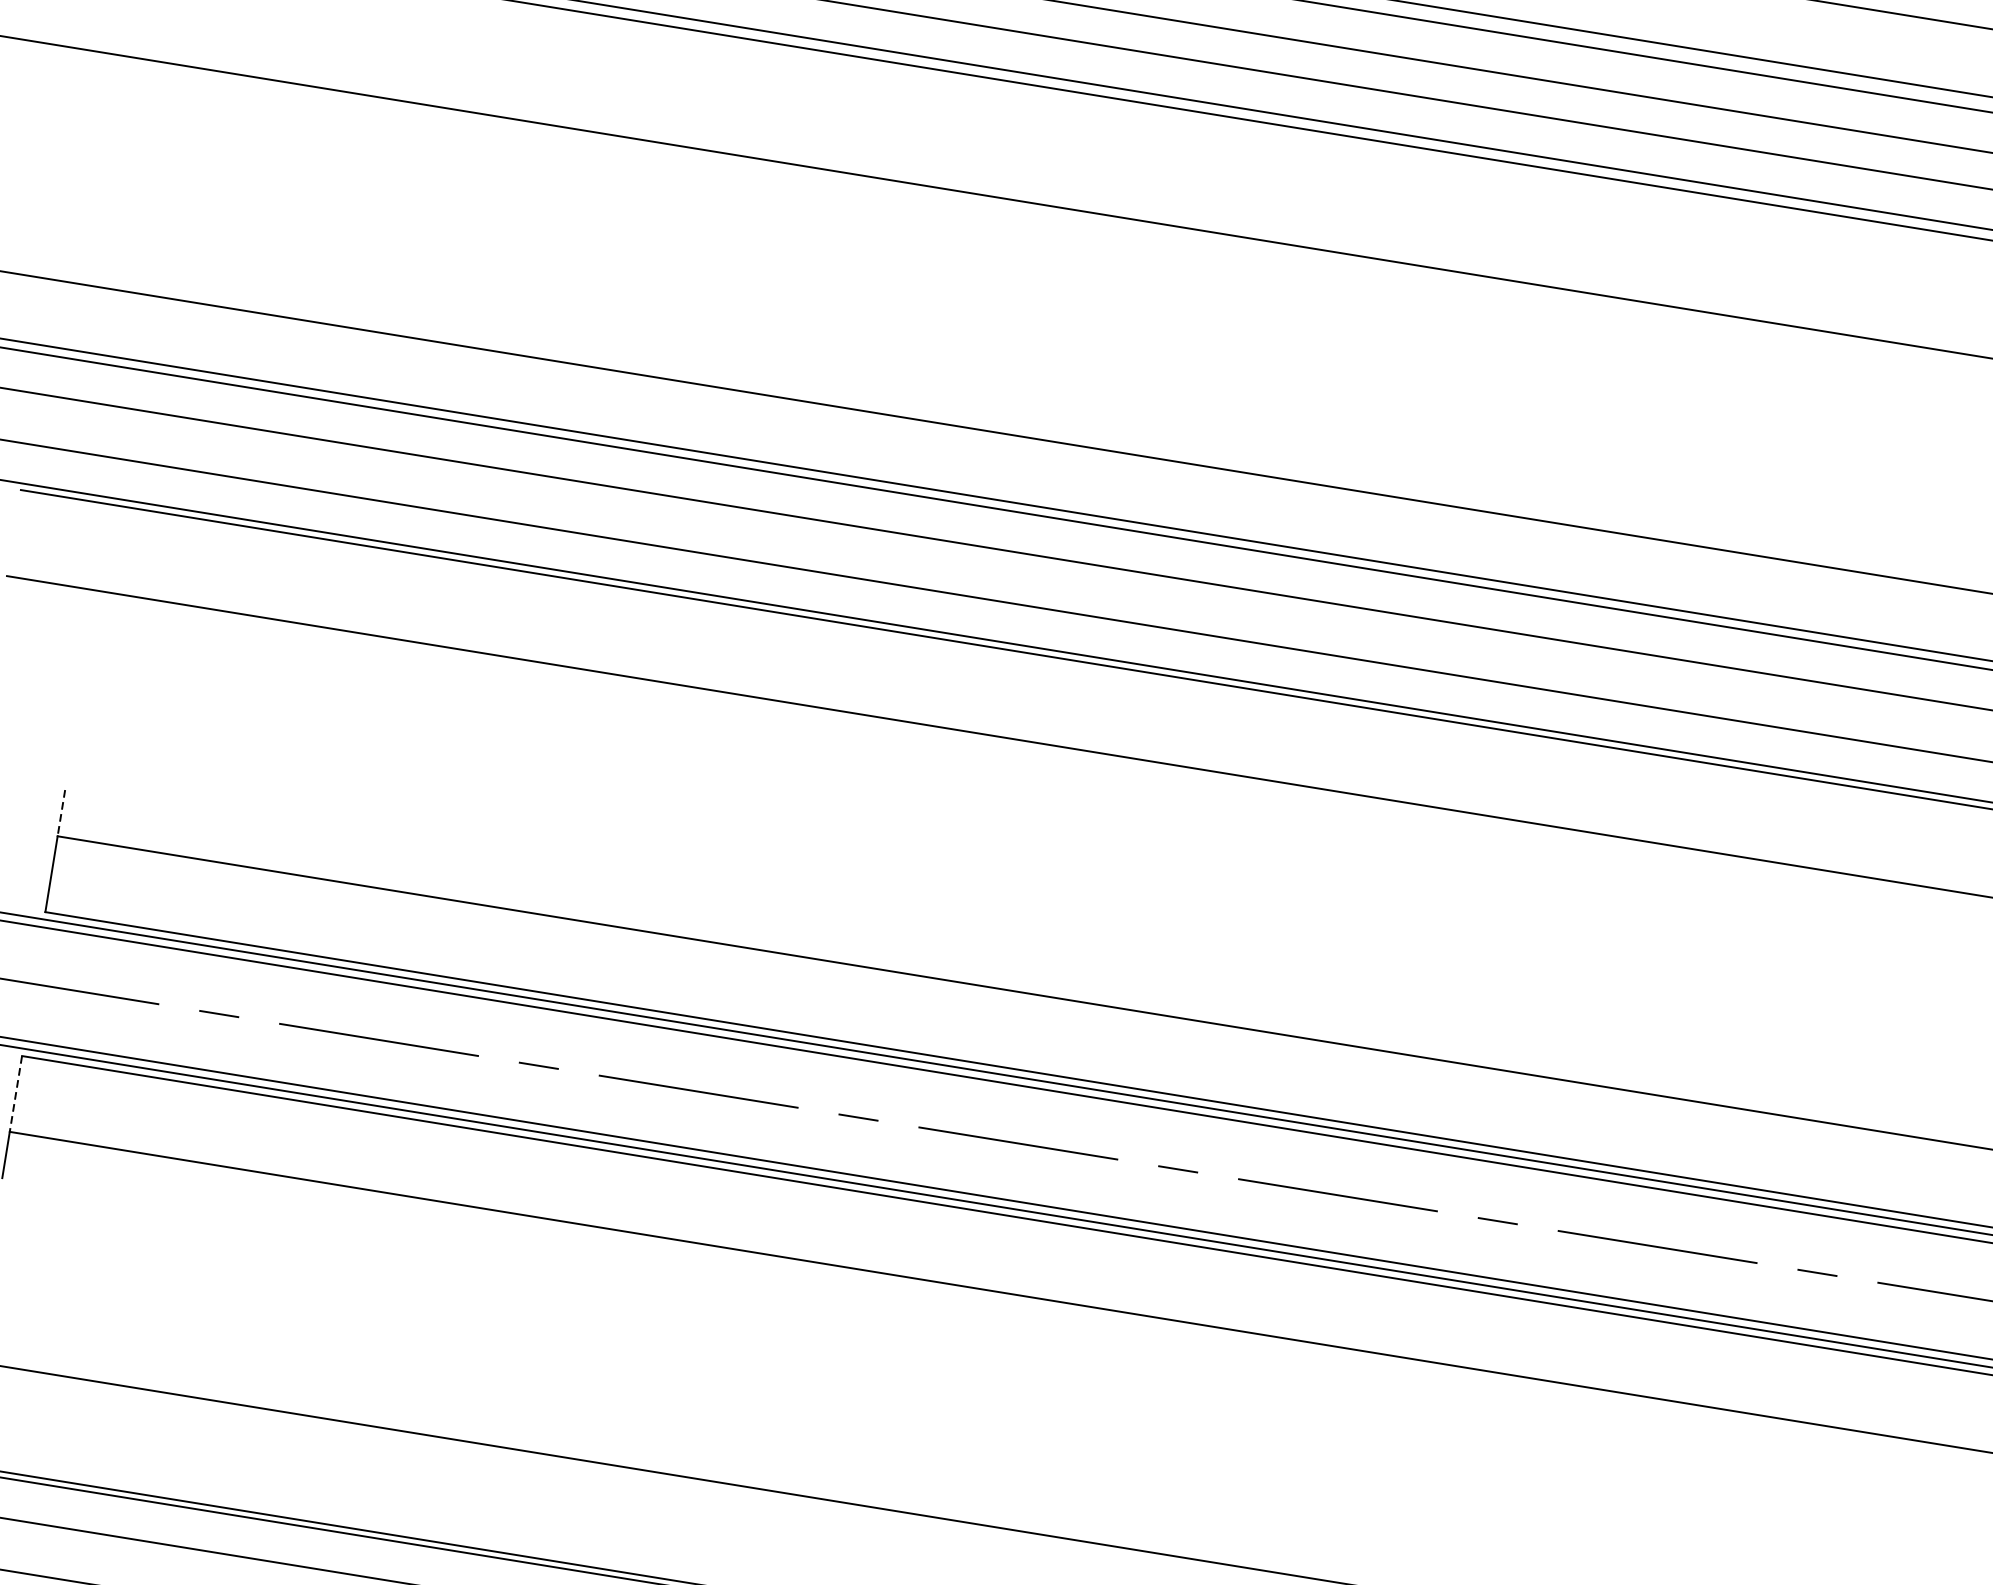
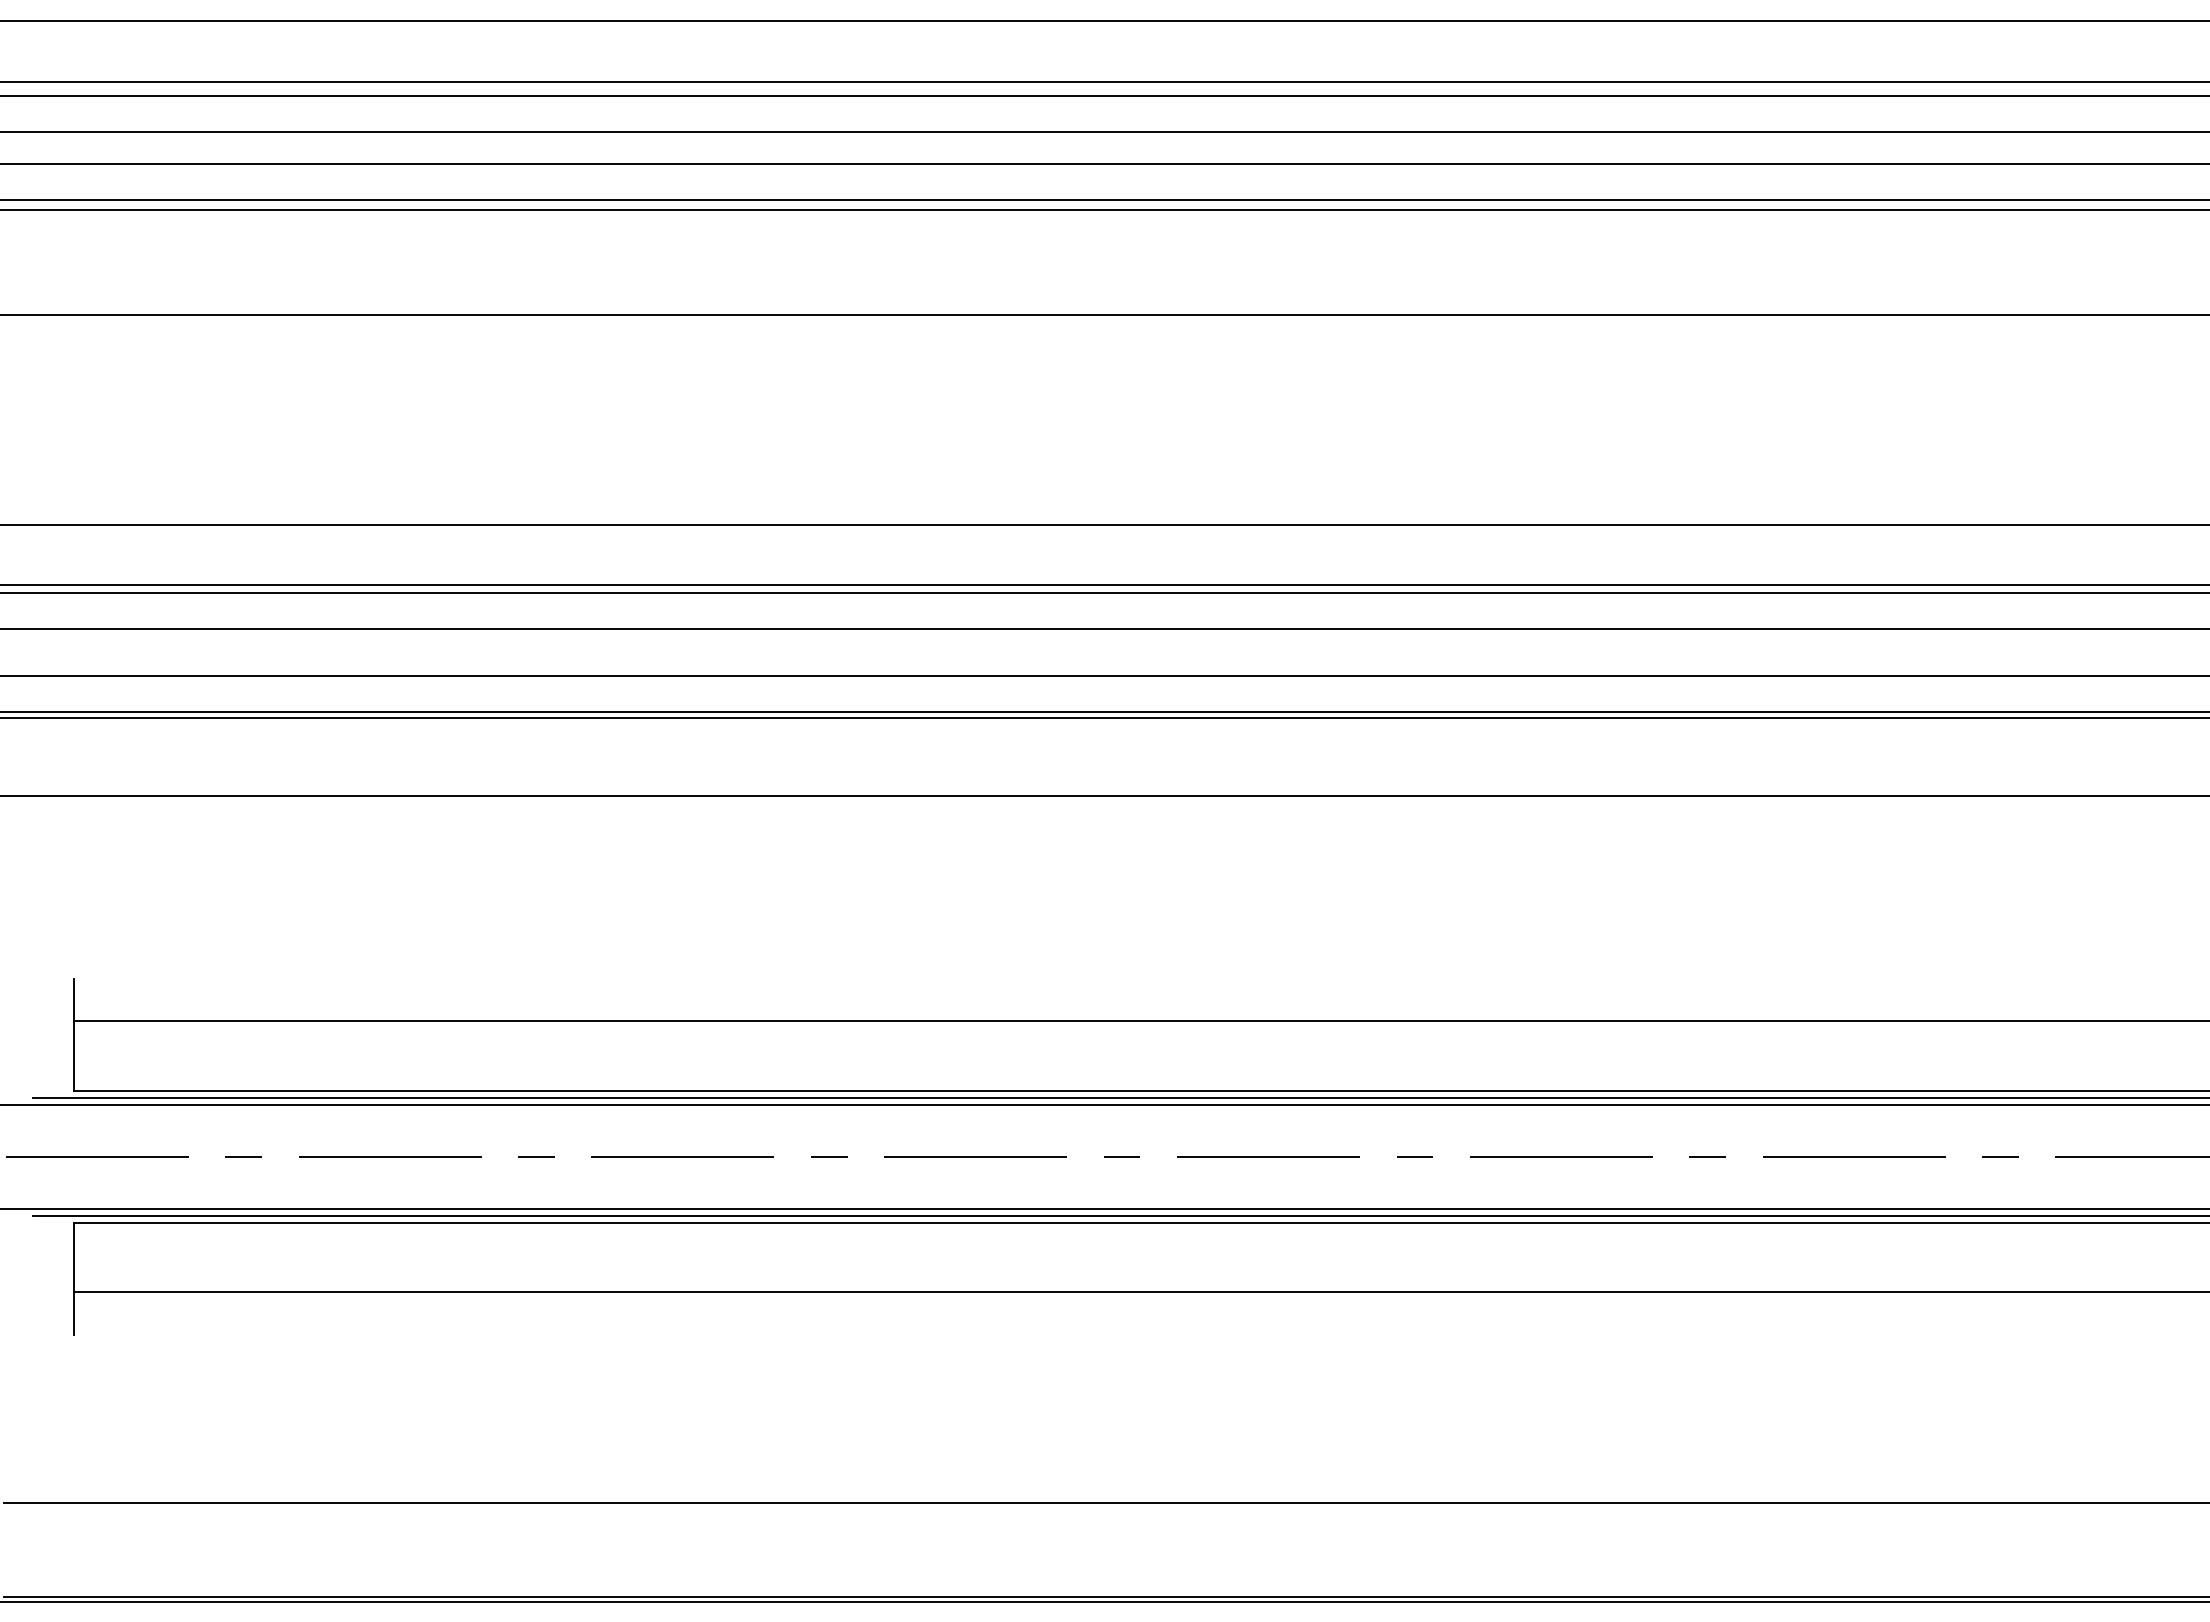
line: (61, 813) -> (73, 1000), dashed -> solid
line: (15, 1093) -> (73, 1257), dashed -> solid

